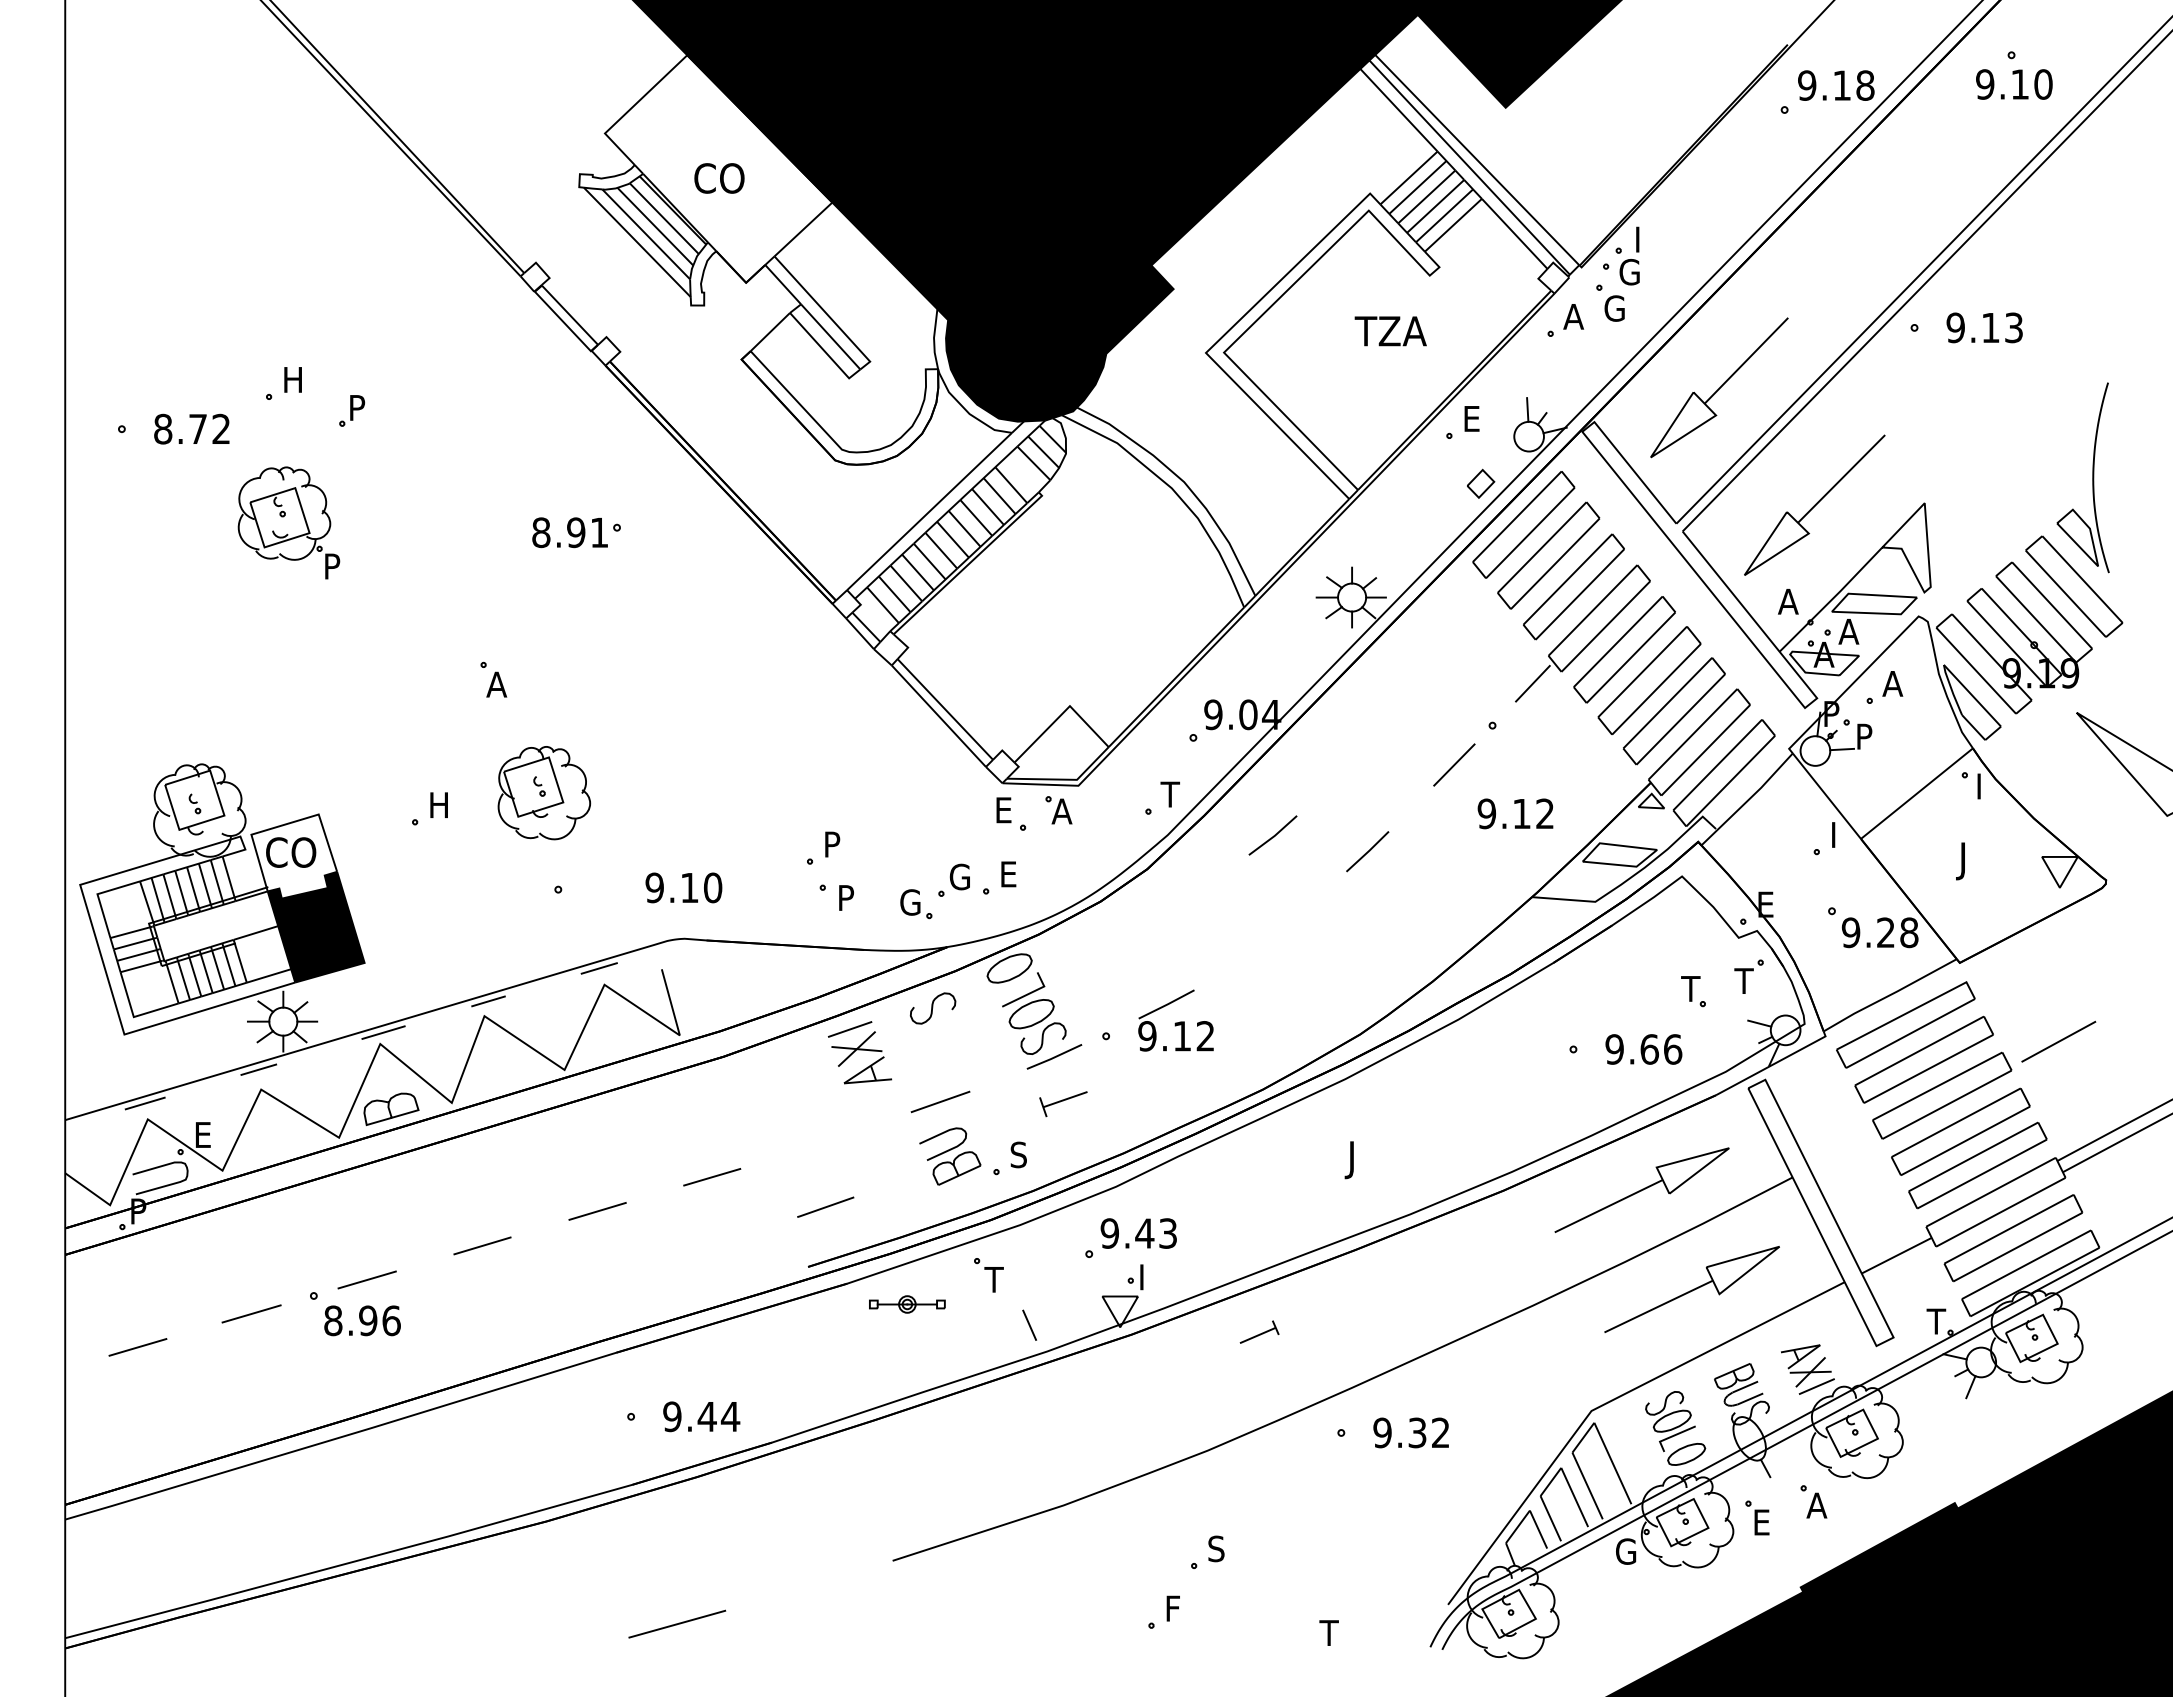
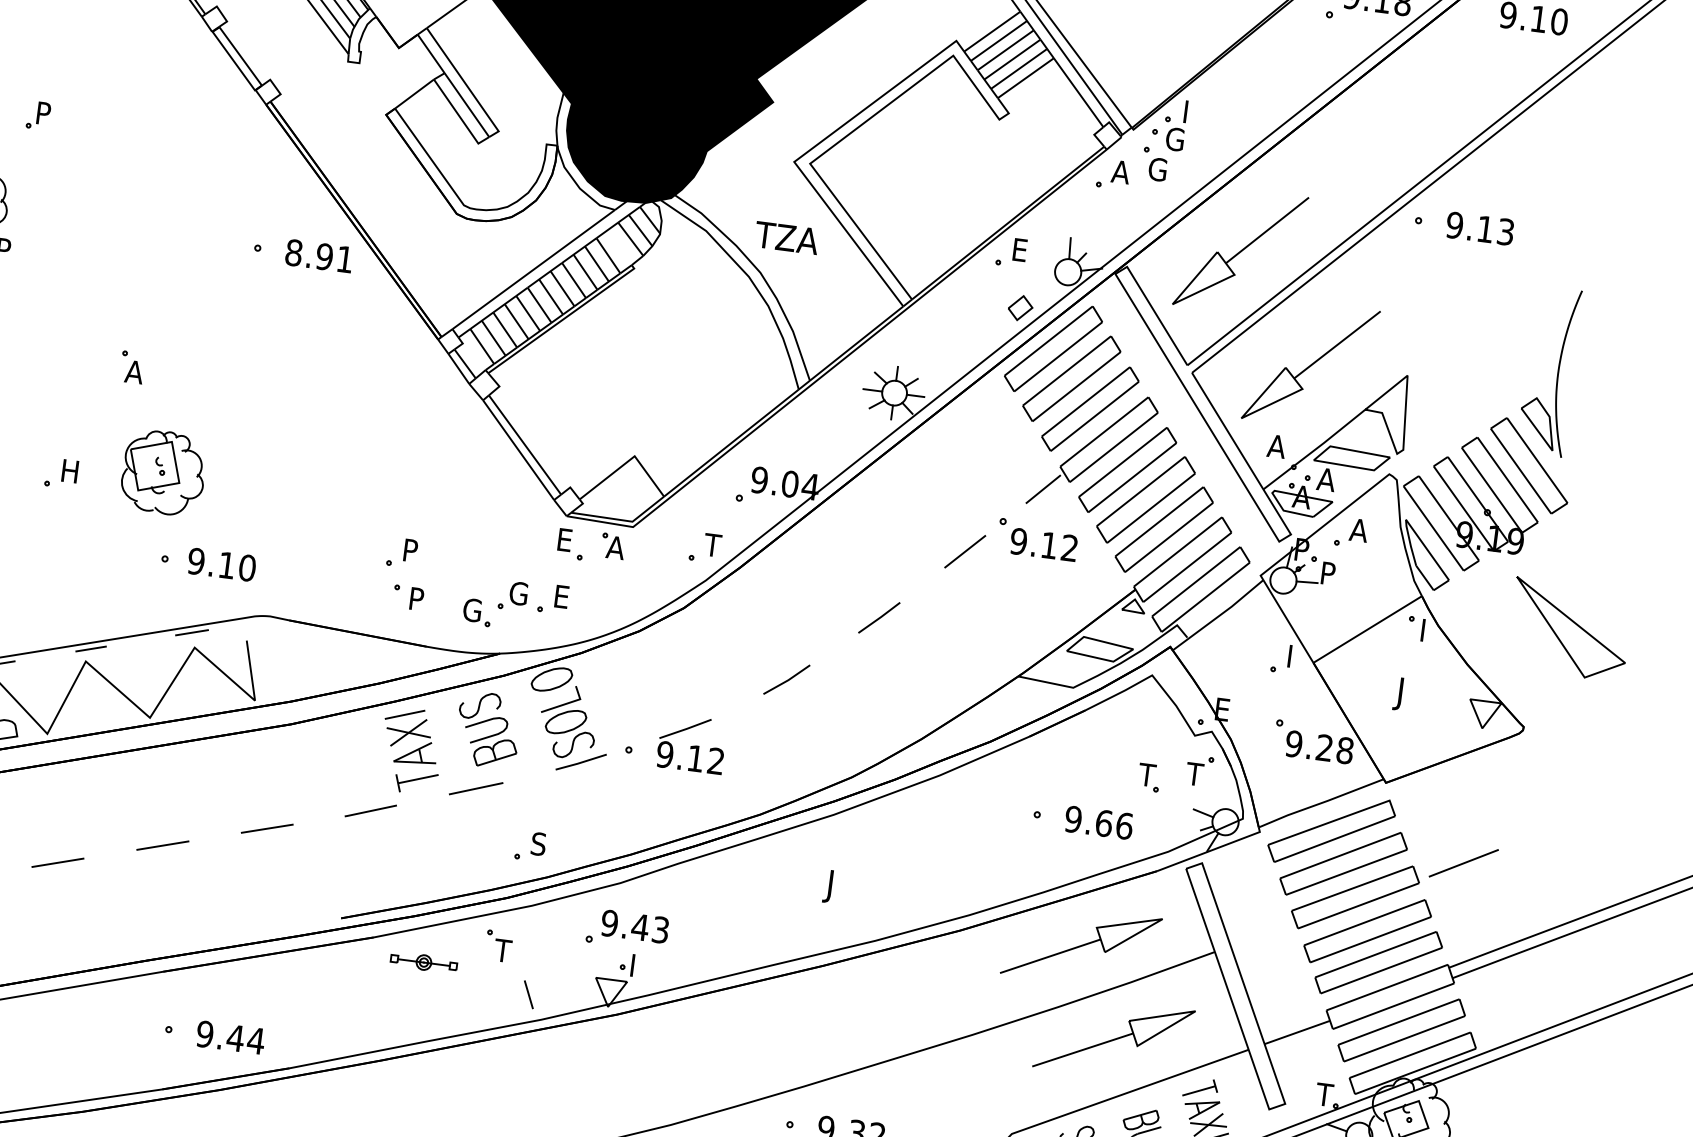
text: (1390, 331) -> (786, 238), moved
text: (569, 532) -> (318, 255), moved
text: (1515, 813) -> (1043, 544), moved
line: (1273, 835) -> (787, 679), moved
text: (683, 887) -> (221, 564), moved
part: (1063, 1104) -> (416, 783), moved
part: (950, 1156) -> (491, 742), moved
line: (825, 1206) -> (370, 810), moved
part: (1259, 1331) -> (1200, 1087), moved

